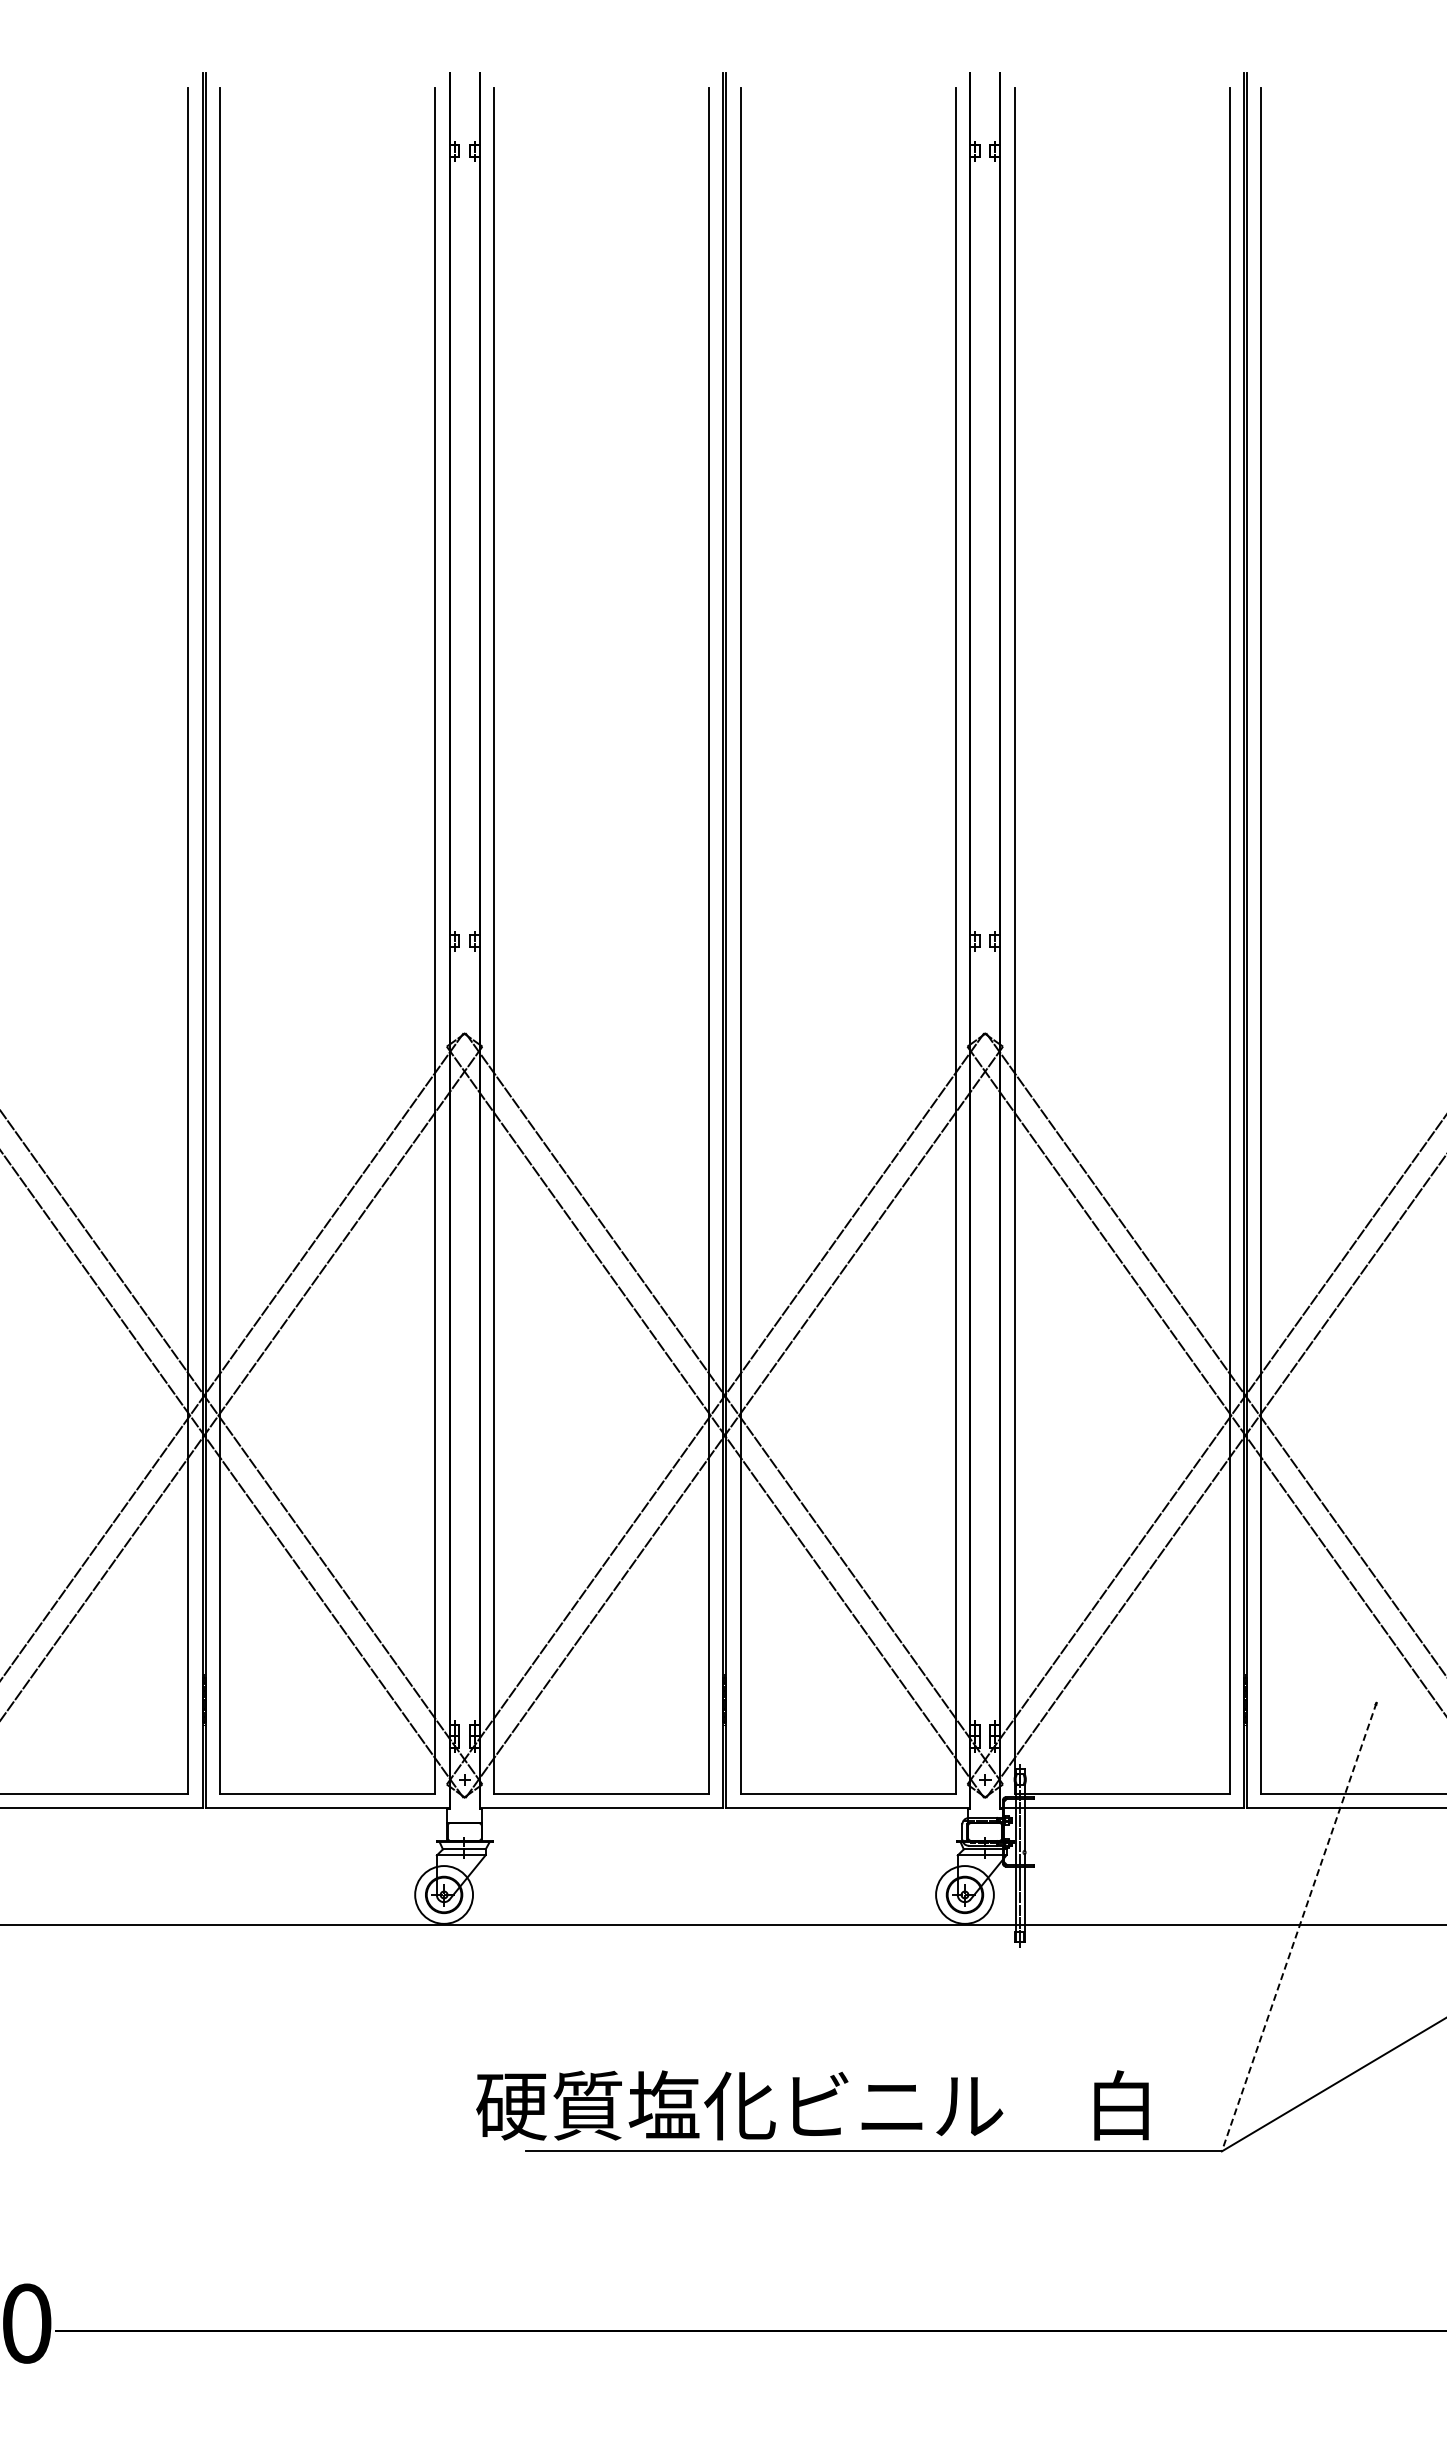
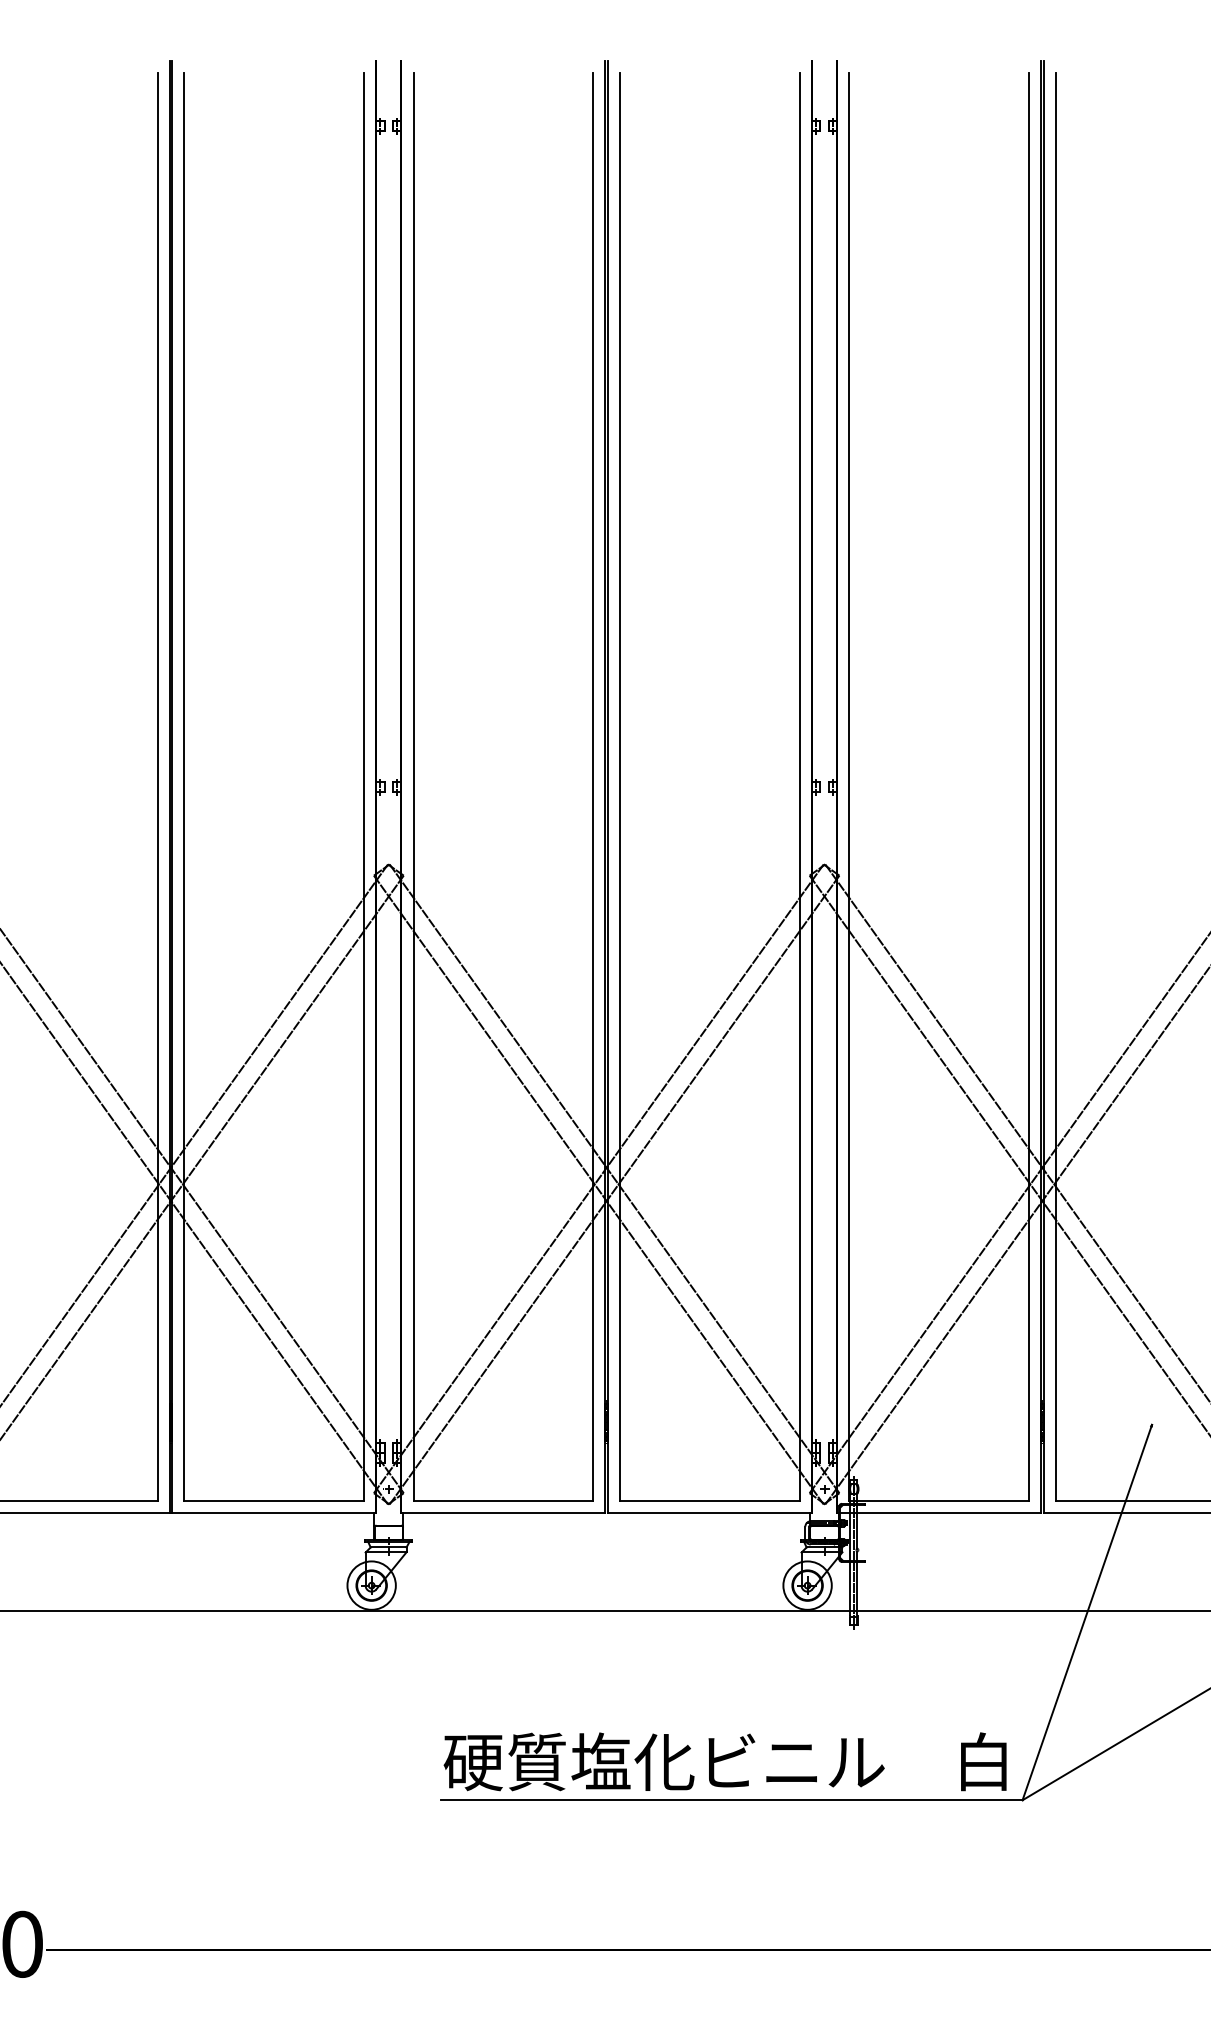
line: (1299, 1927) -> (1087, 1612), dashed -> solid
text: (812, 2105) -> (725, 1761), moved

